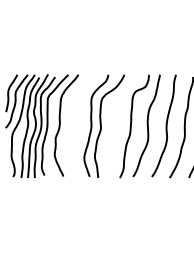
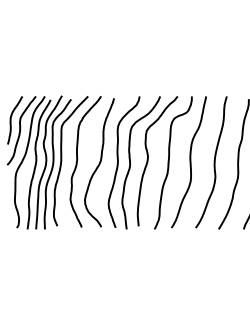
curve: (115, 125) -> (148, 161), added
curve: (77, 126) -> (99, 162), added

